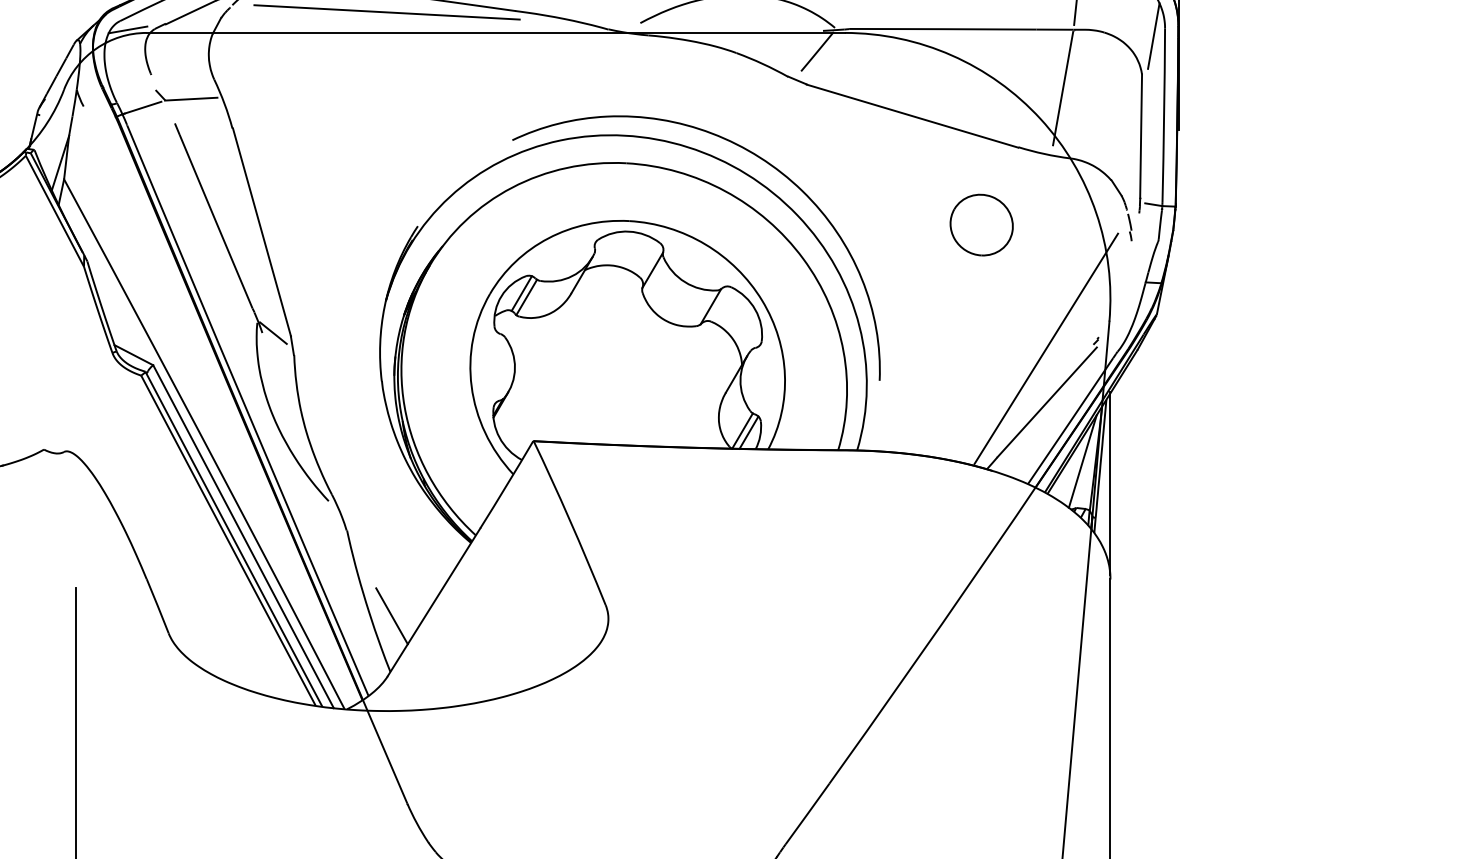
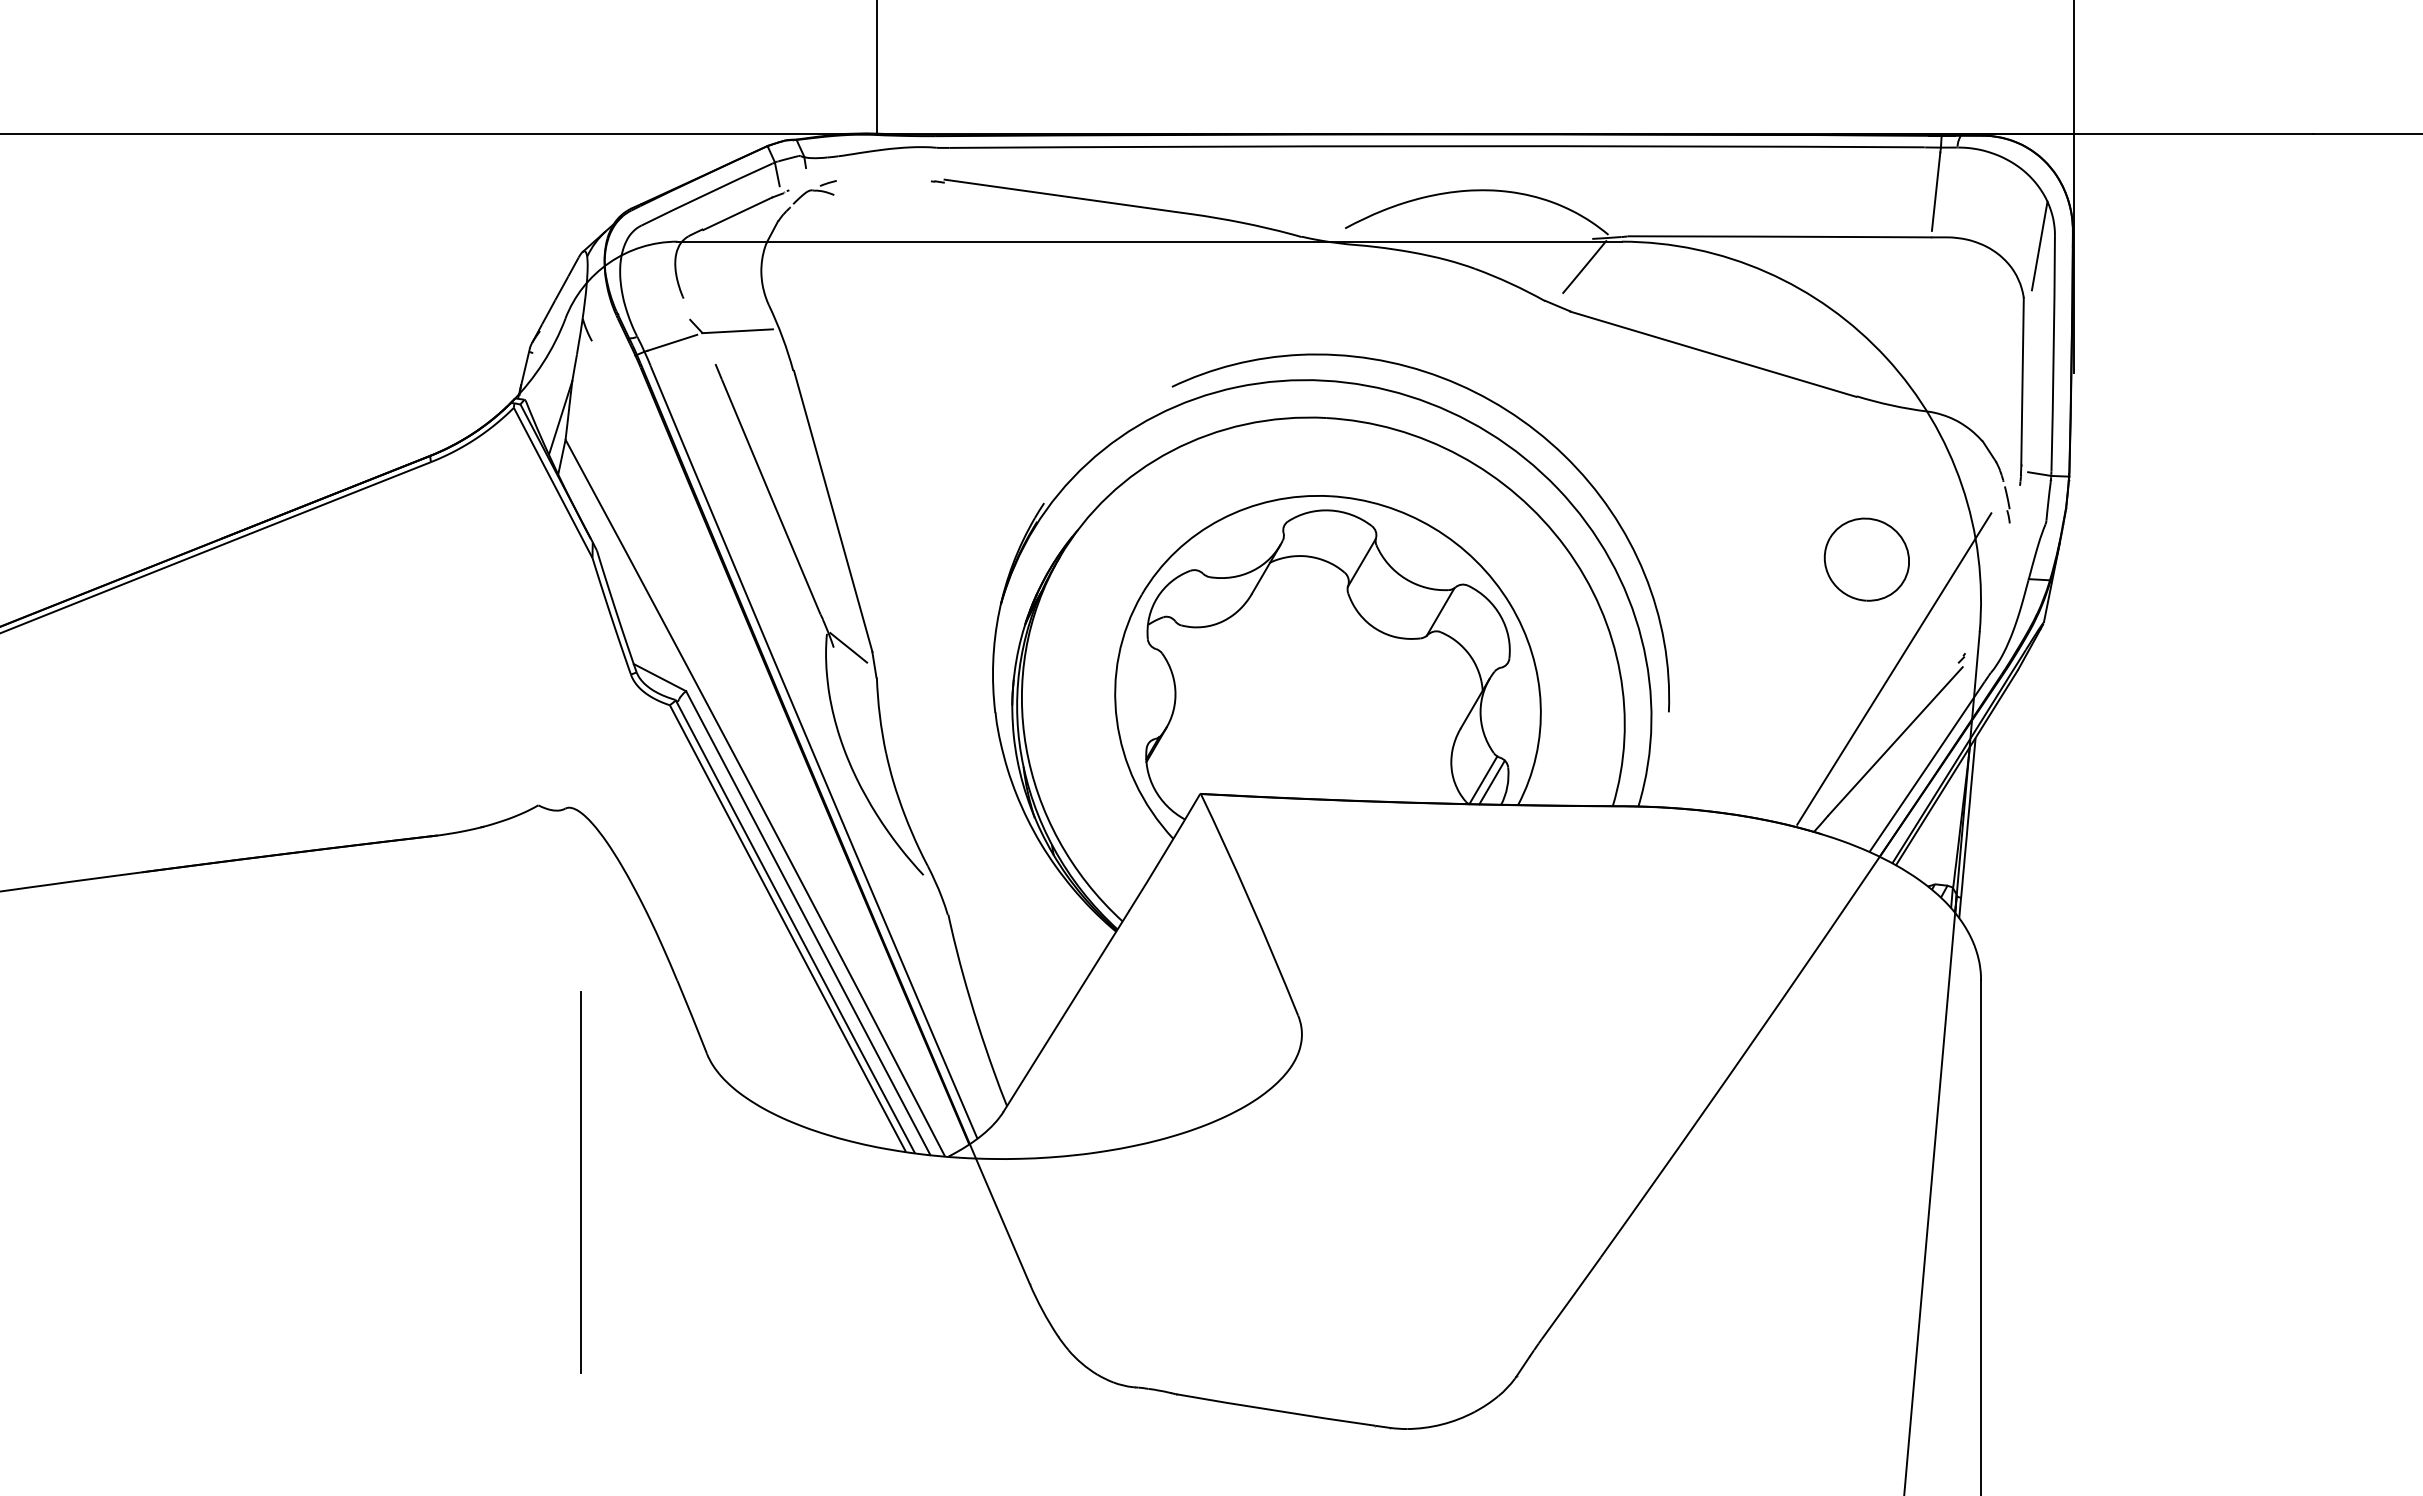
line: (387, 12) -> (1002, 213), removed
line: (127, 29) -> (651, 237), removed
line: (1062, 88) -> (1916, 316), removed
part: (981, 225) -> (1866, 559), moved
line: (521, 293) -> (1184, 593), removed
line: (526, 297) -> (1191, 599), removed
line: (1082, 461) -> (1943, 821), removed
line: (1110, 483) -> (1981, 851), removed
line: (391, 616) -> (1008, 1030), removed

